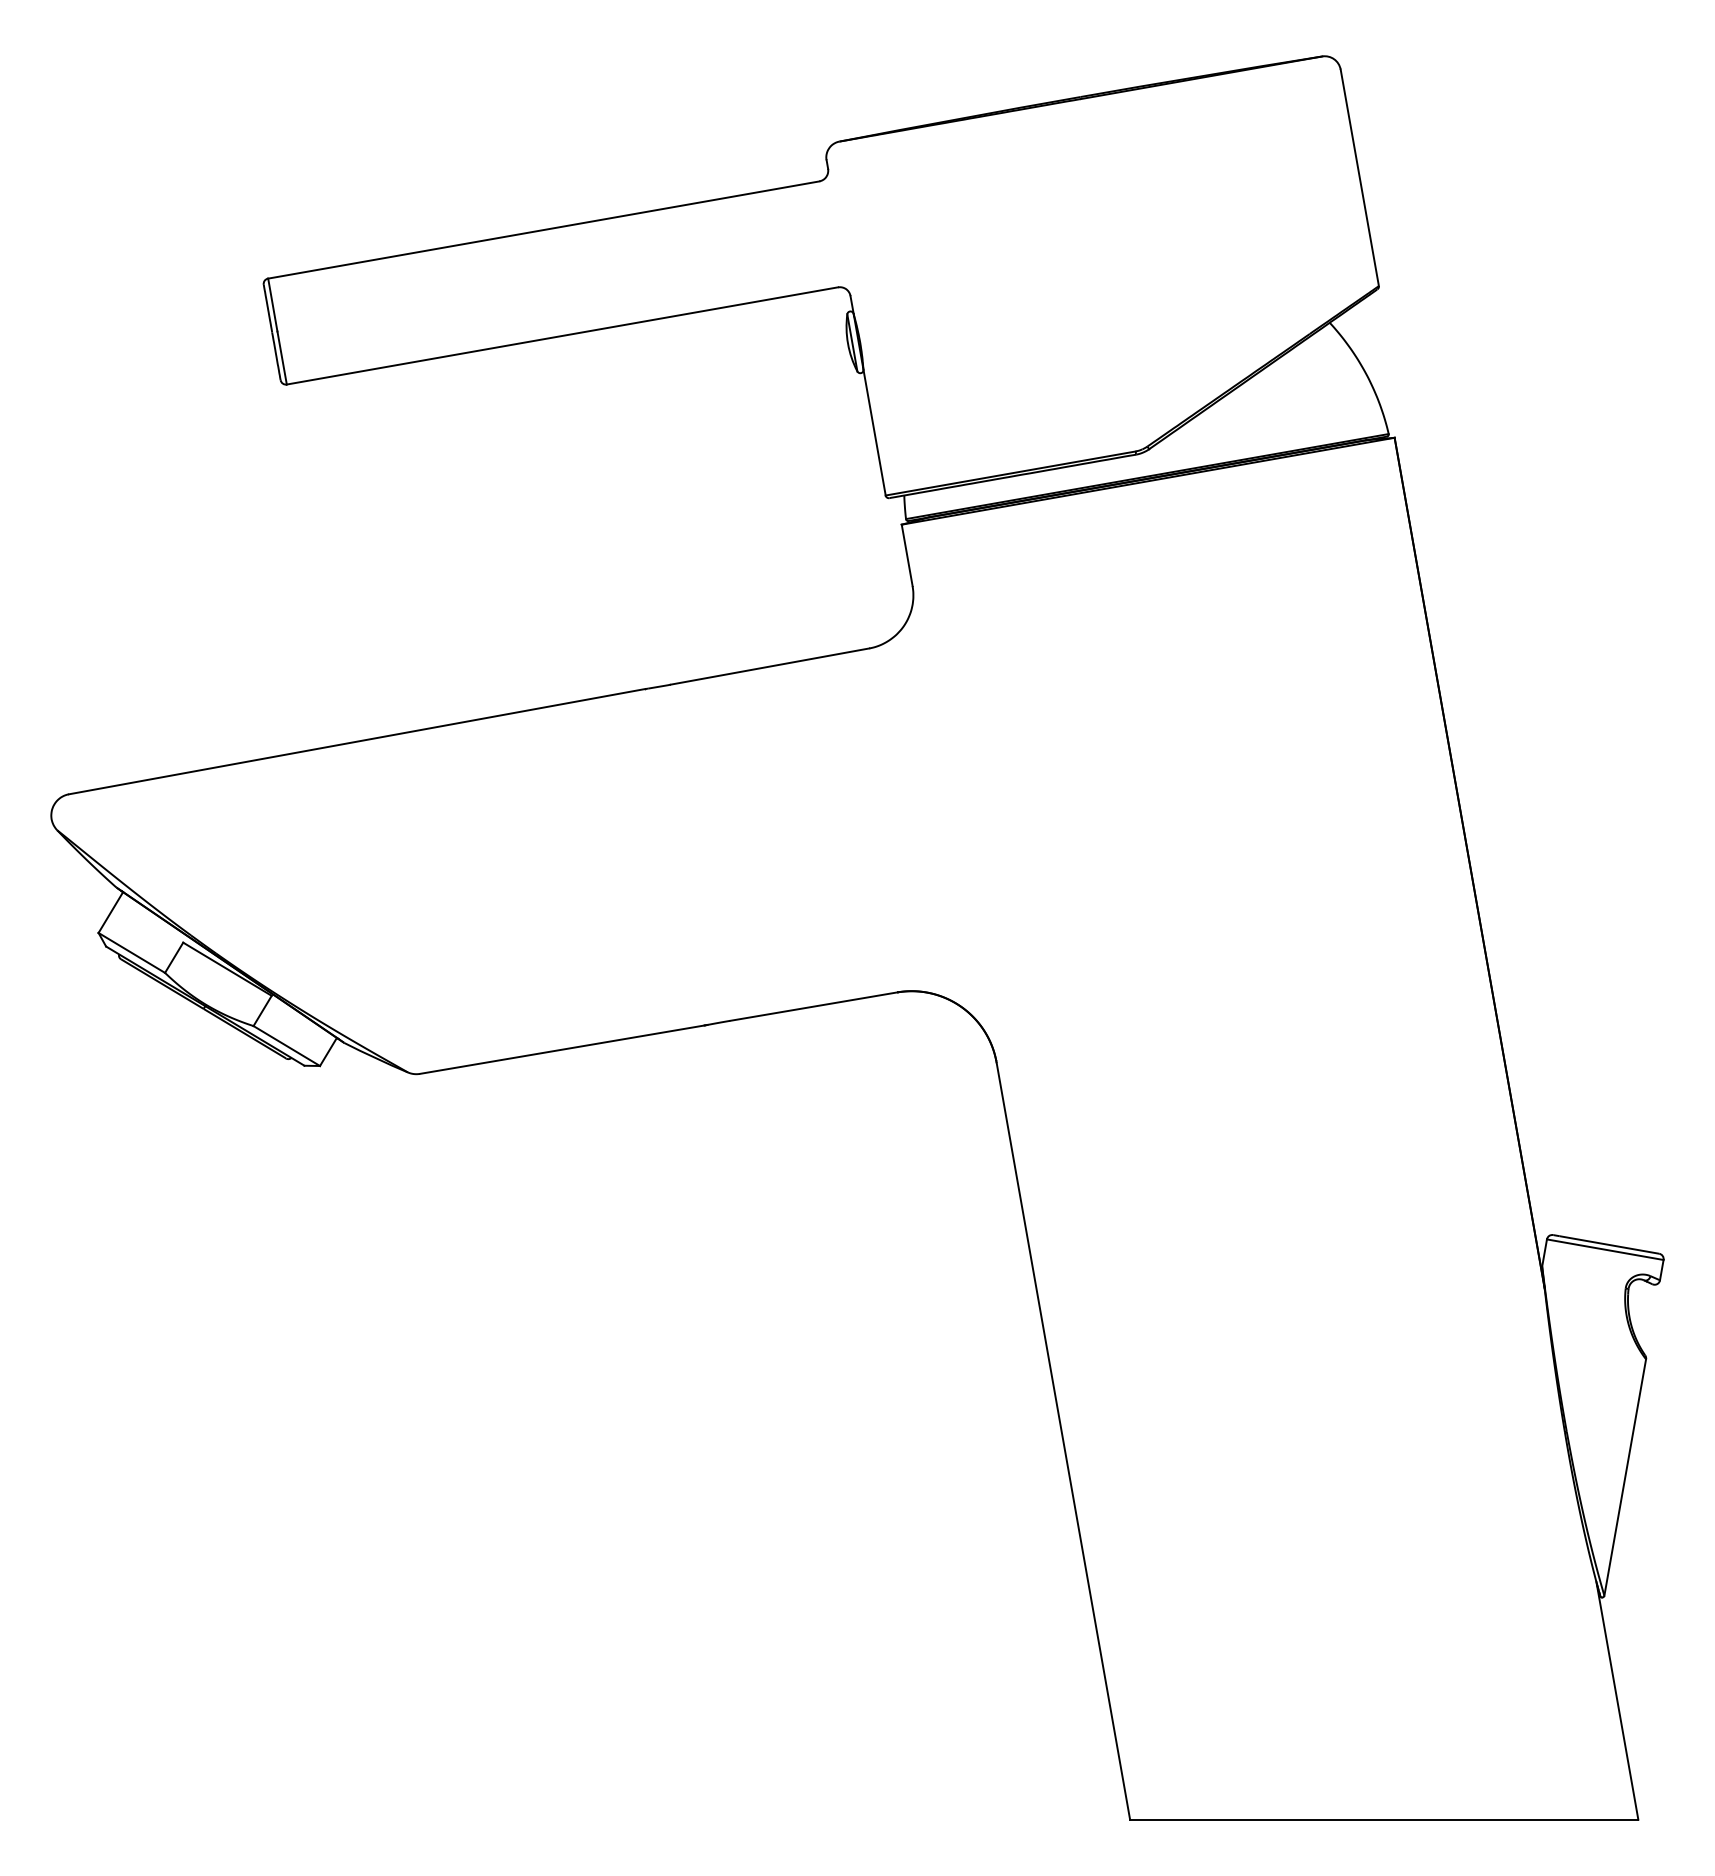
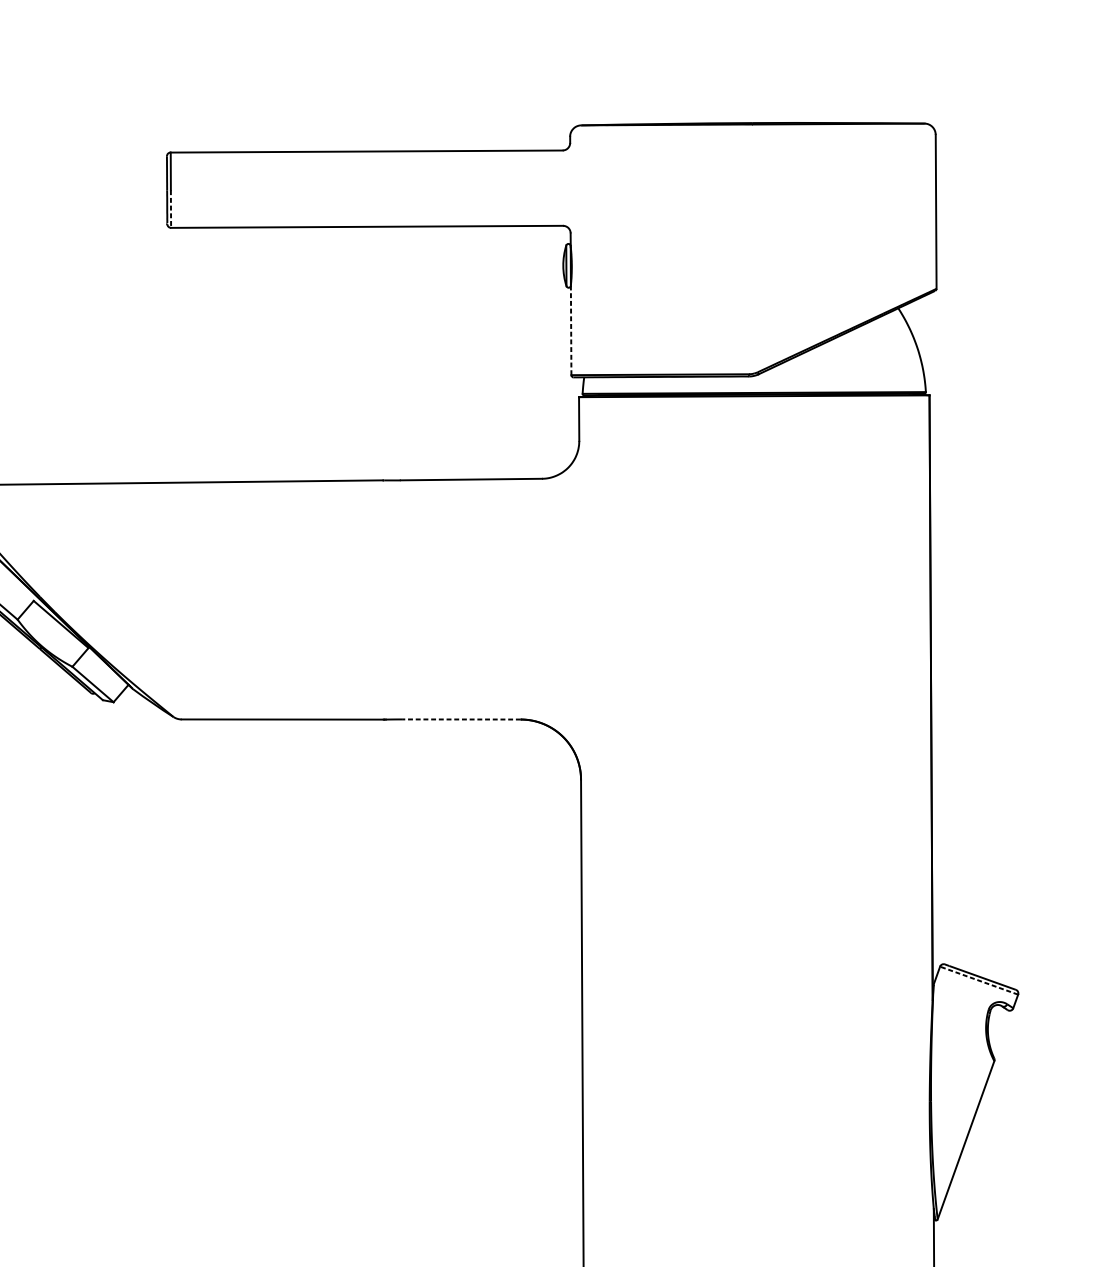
line: (282, 358) -> (171, 209), solid -> dashed
line: (874, 432) -> (571, 330), solid -> dashed
line: (813, 1006) -> (461, 719), solid -> dashed
line: (1604, 1249) -> (978, 980), solid -> dashed

